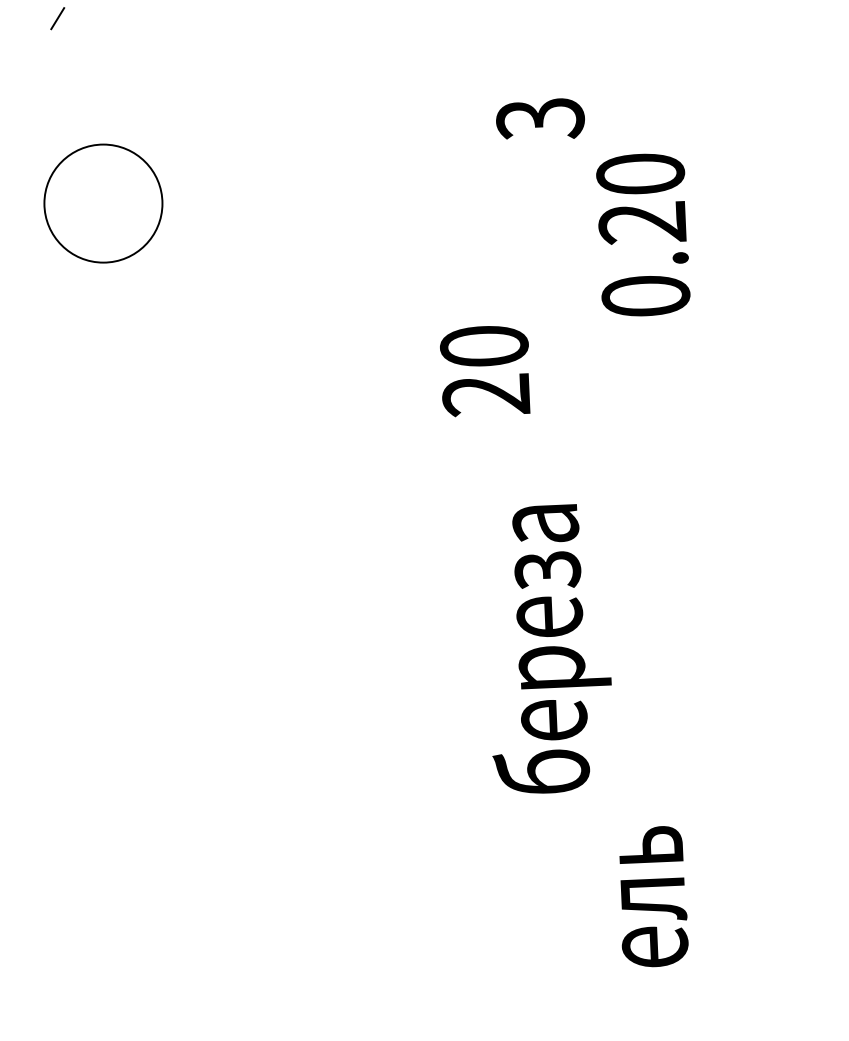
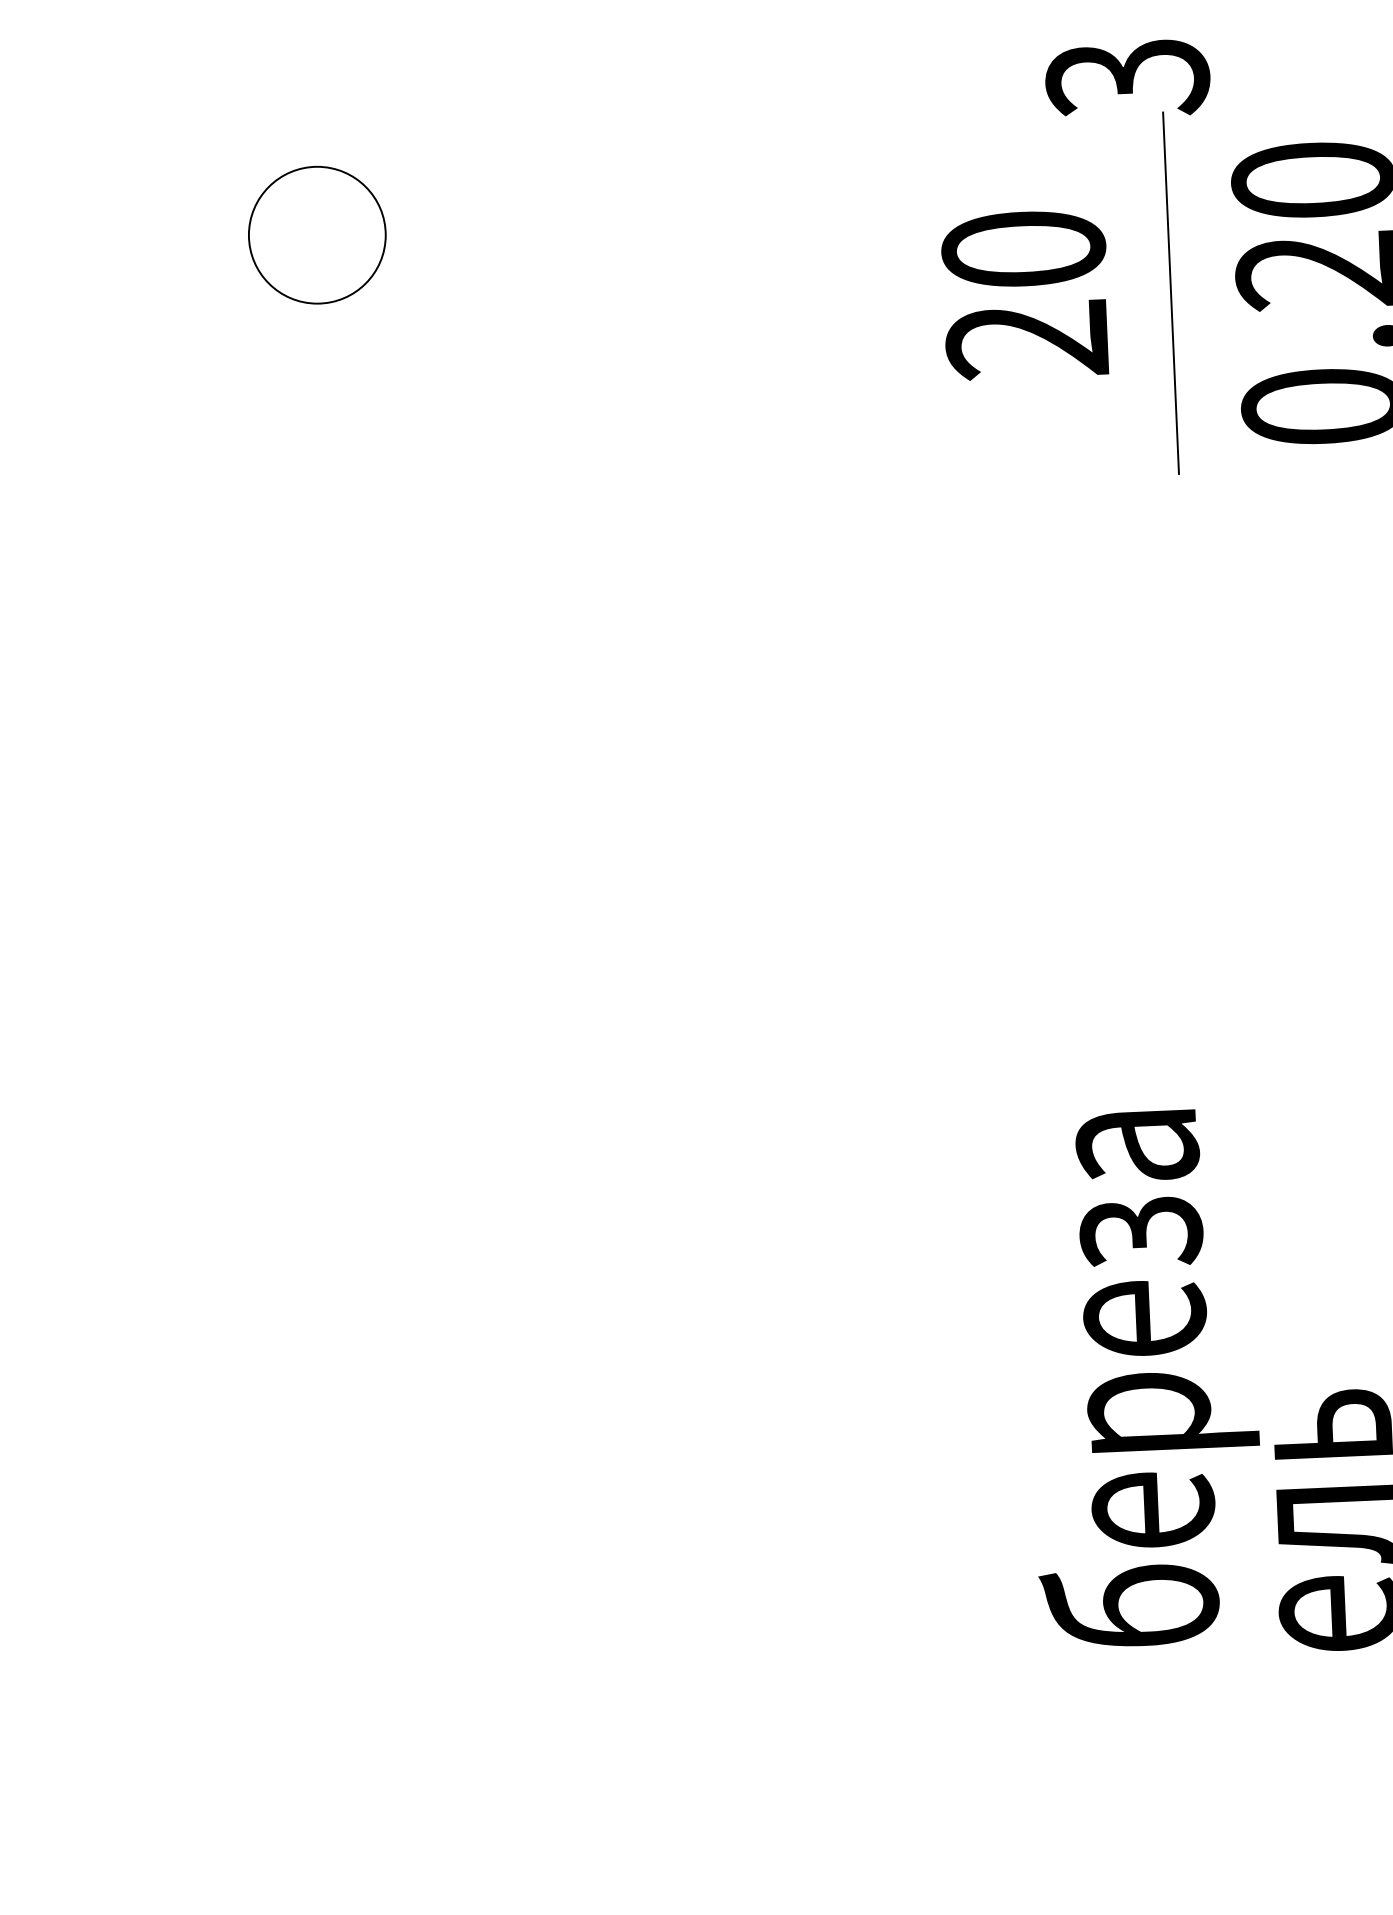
part: (103, 203) -> (317, 234), size x0.62
line: (563, 234) -> (1170, 292), added
text: (485, 371) -> (1025, 295), moved
text: (551, 648) -> (1148, 1377), moved

